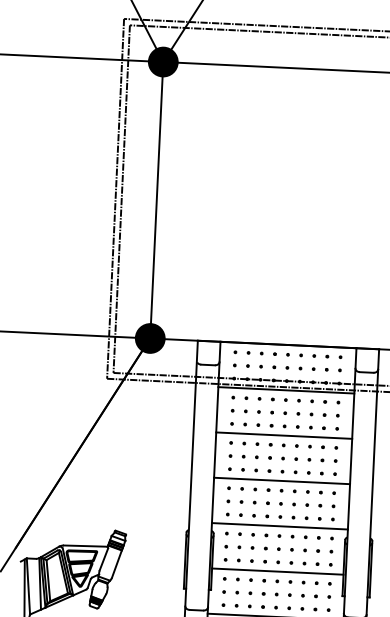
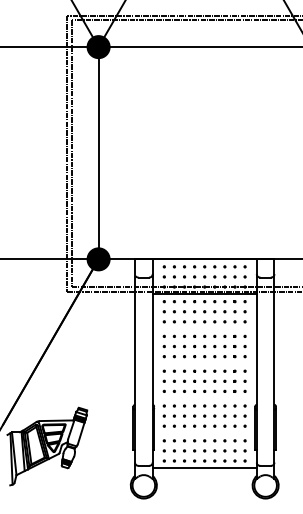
line: (283, 435) -> (204, 328), removed
line: (281, 480) -> (204, 363), removed
line: (279, 526) -> (204, 398), removed
line: (277, 571) -> (204, 433), removed

